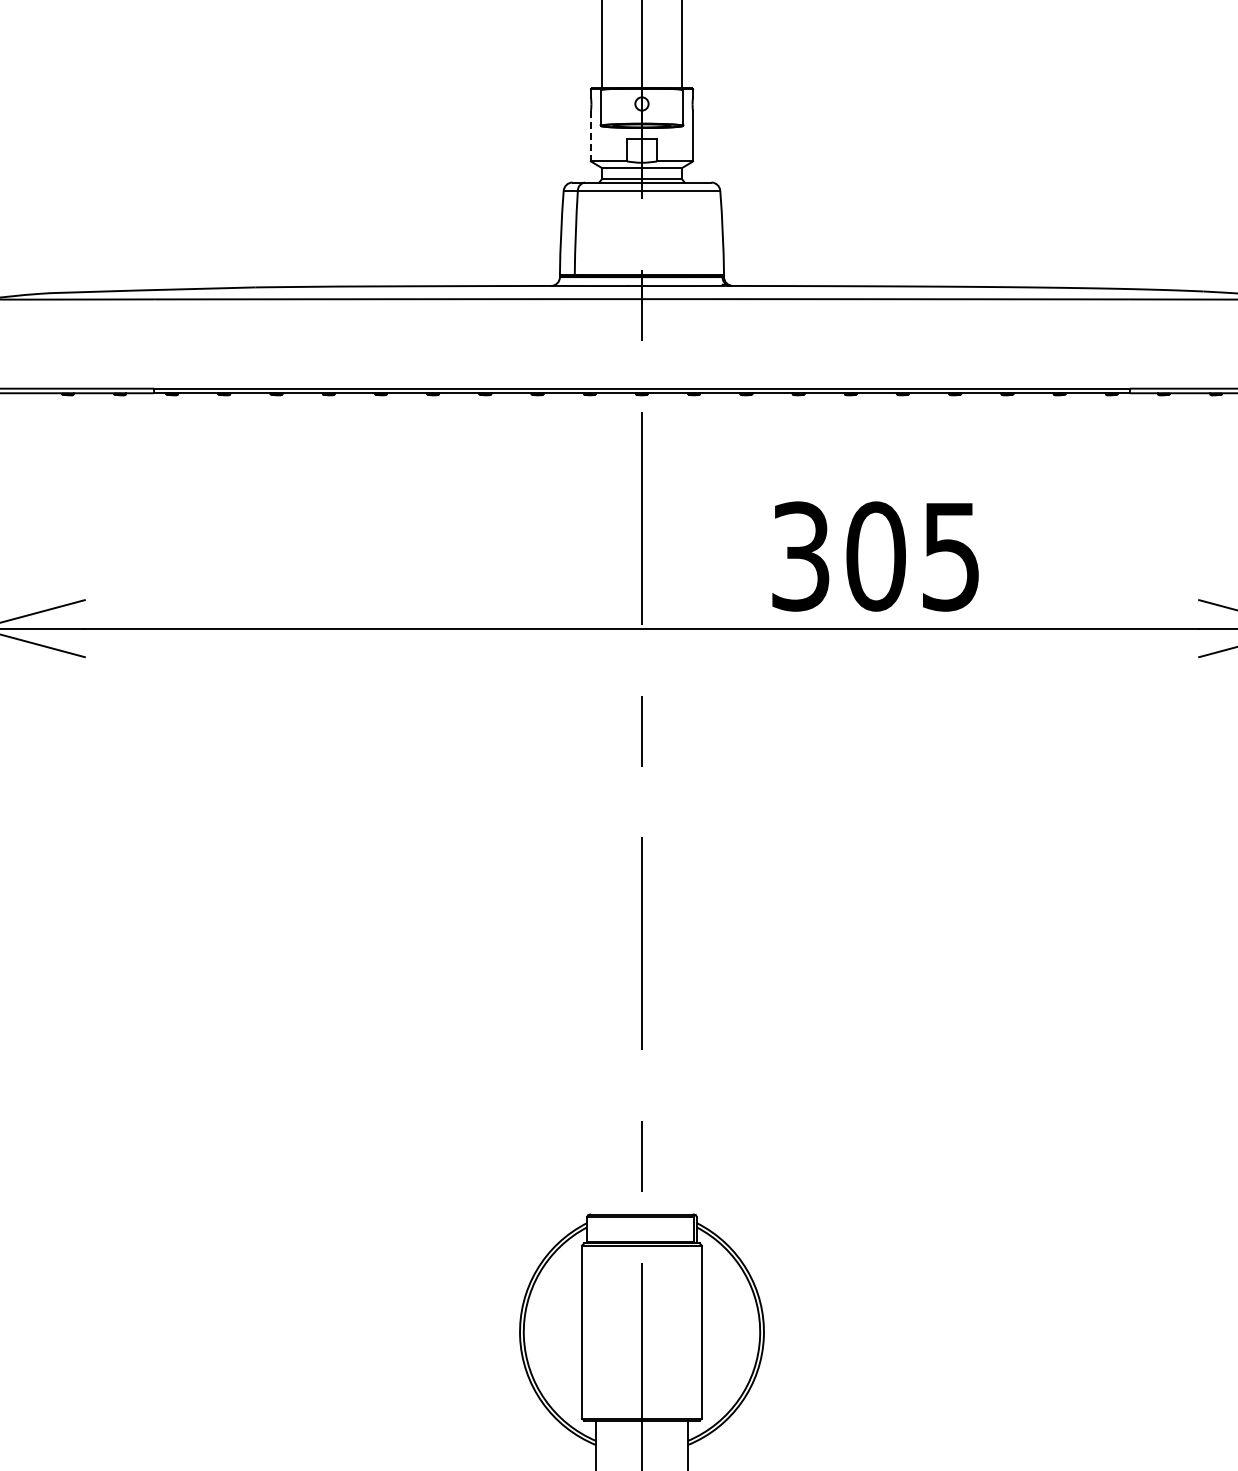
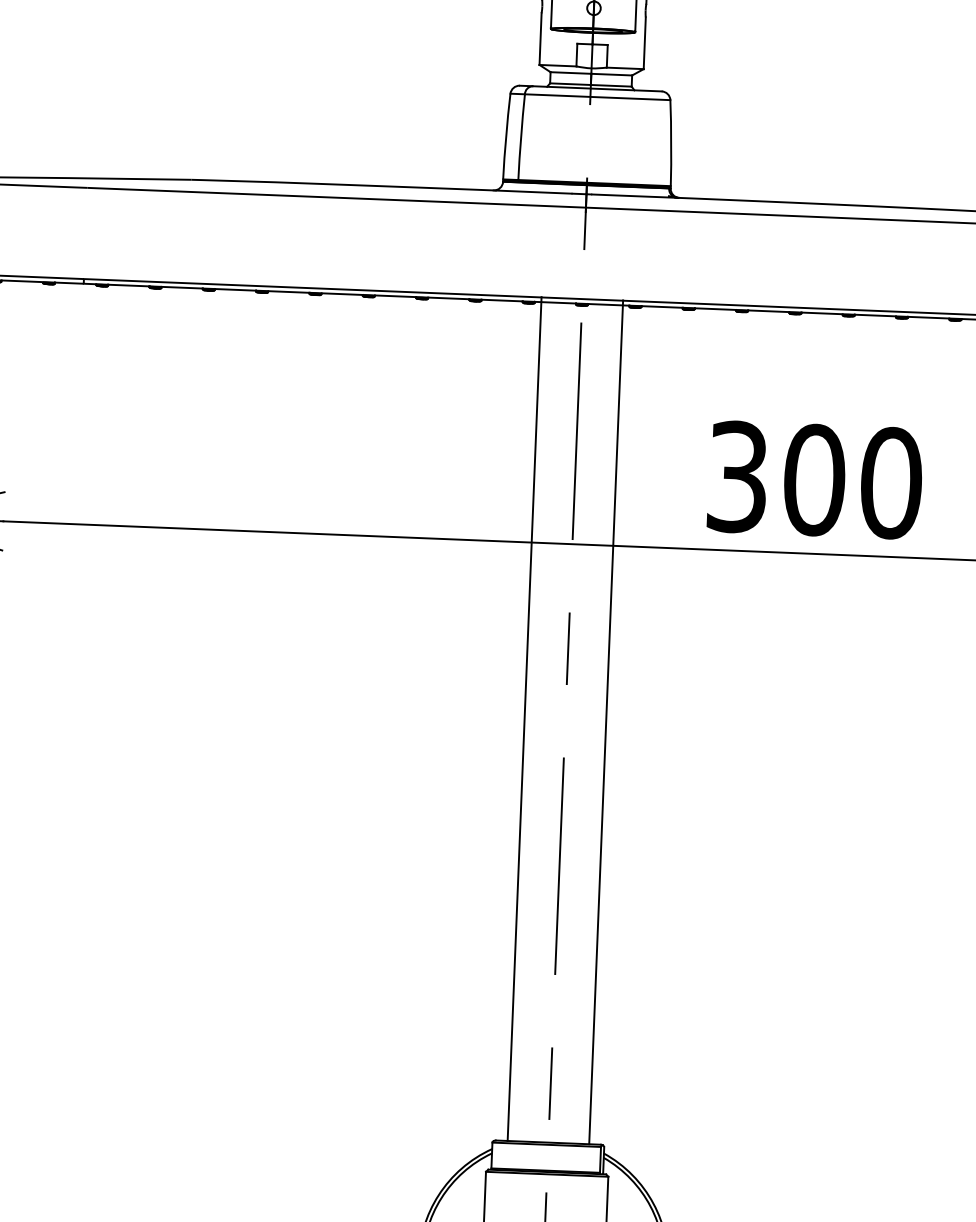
line: (590, 136) -> (540, 39), dashed -> solid
text: (951, 556) -> (891, 483), 305 -> 300
line: (602, 801) -> (525, 719), added
line: (681, 801) -> (605, 722), added

